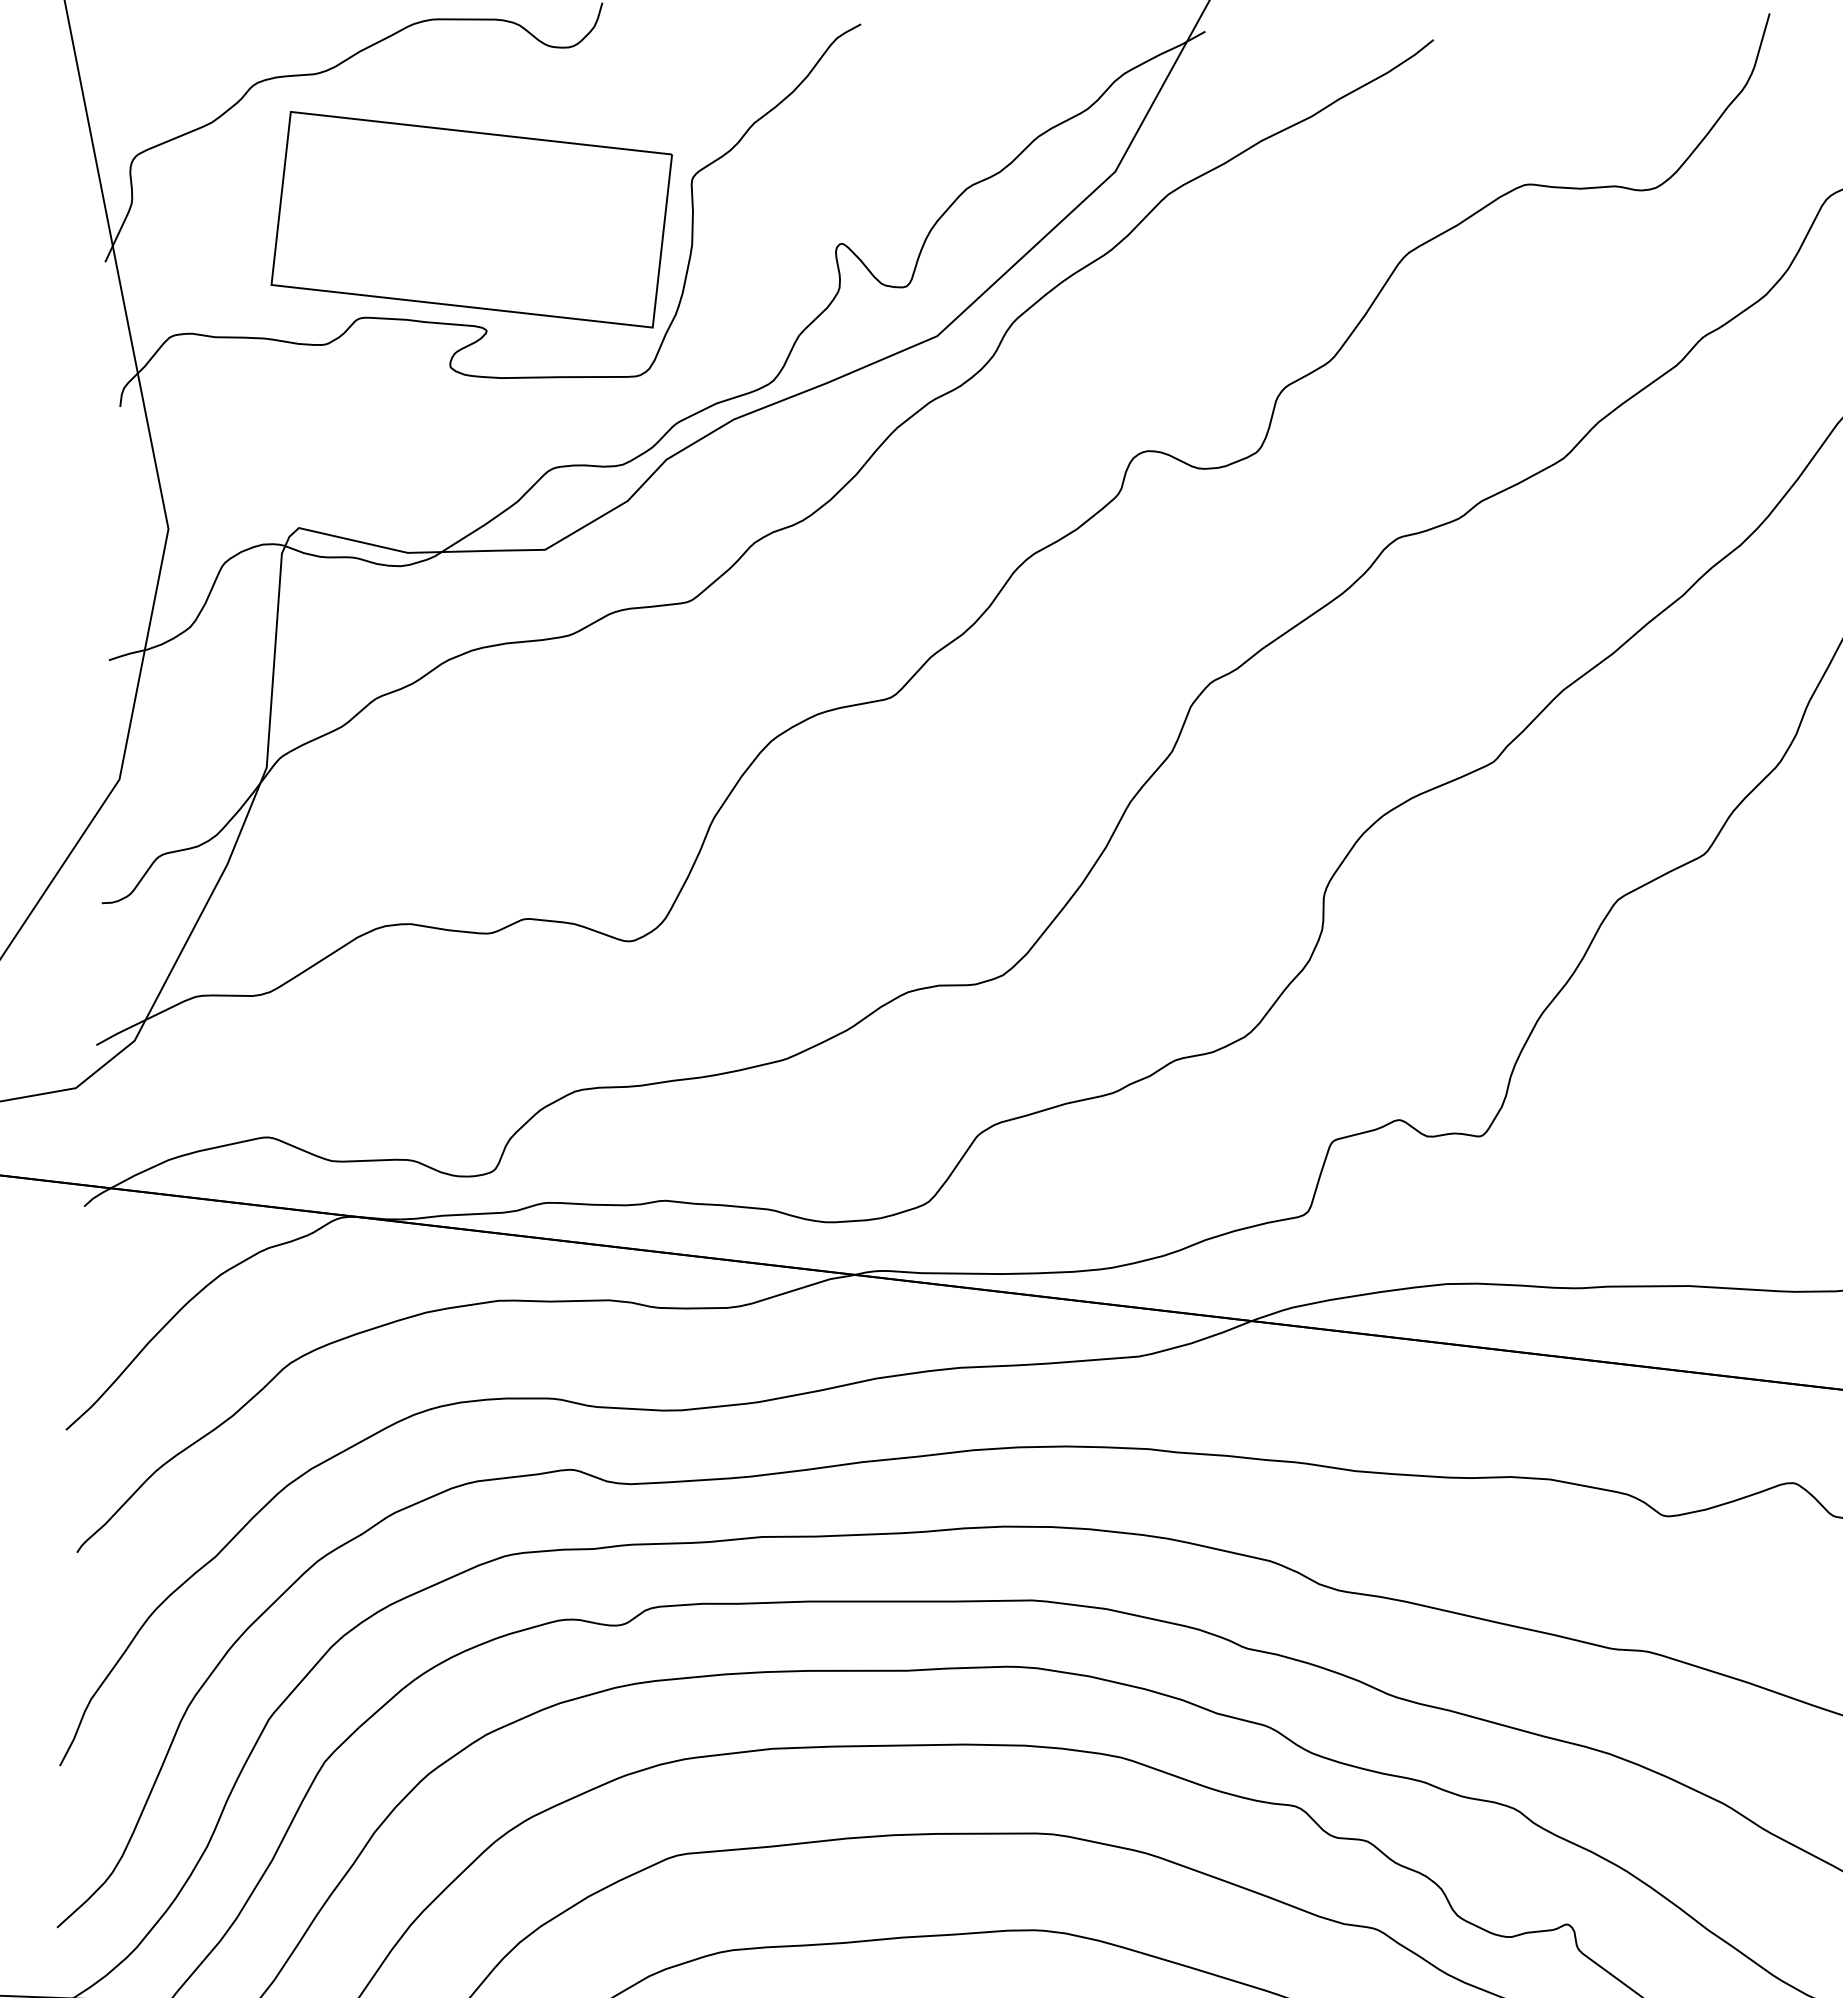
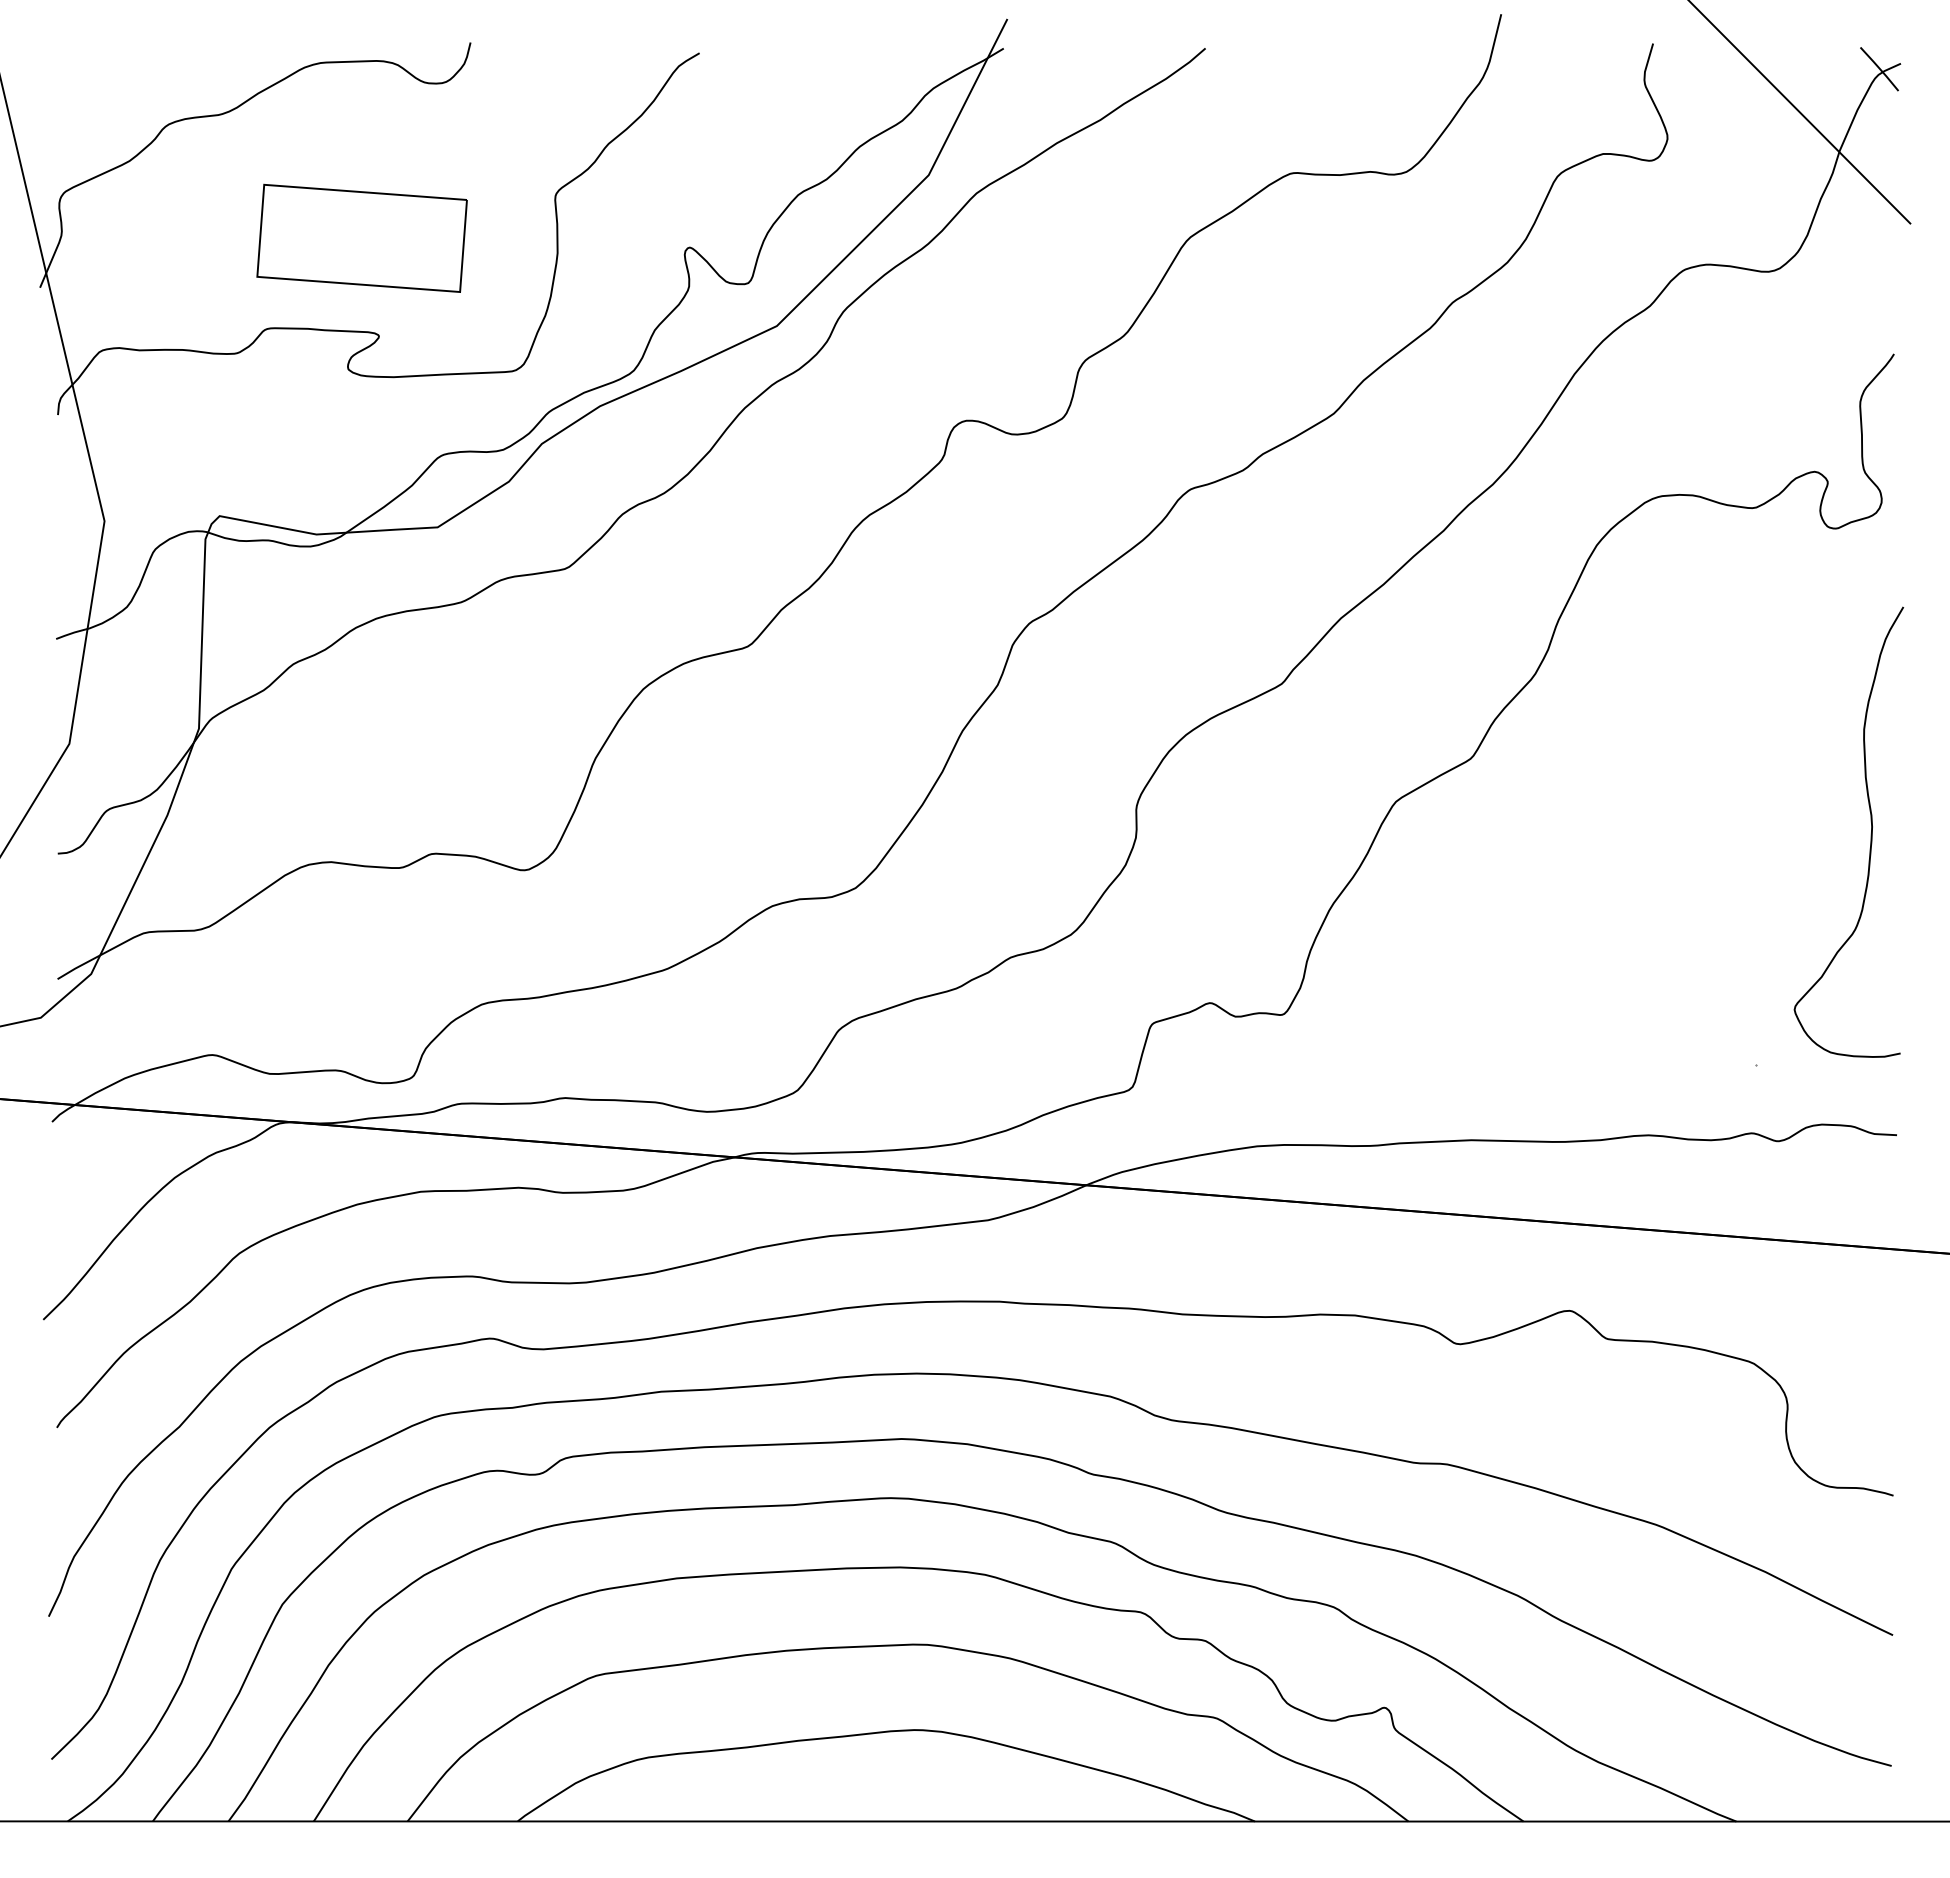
part: (470, 219) -> (361, 238), size x0.6

